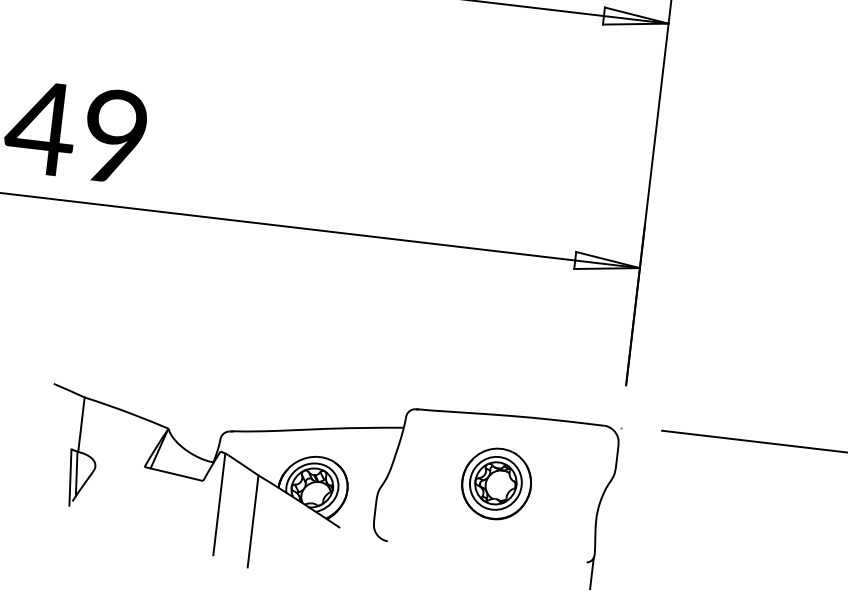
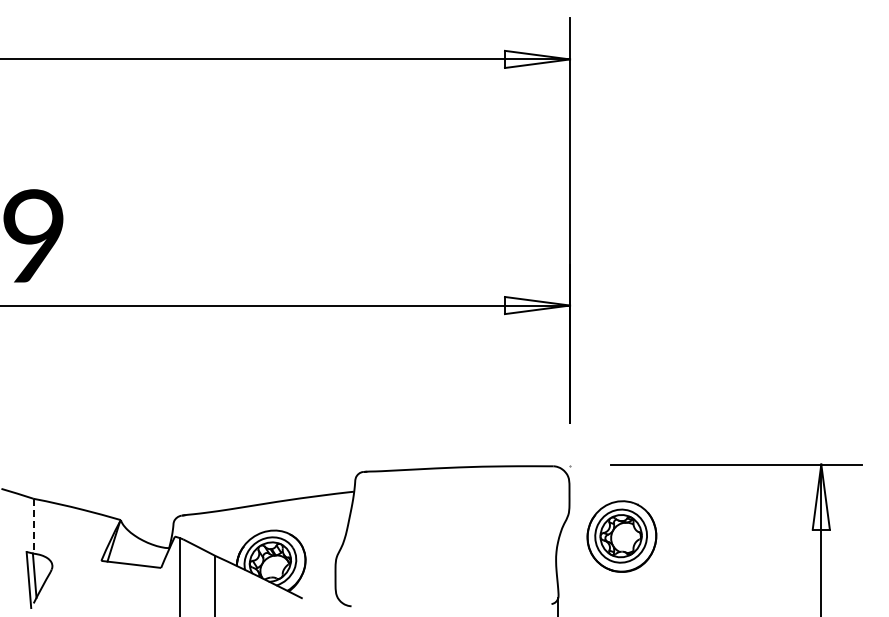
line: (81, 424) -> (33, 526), solid -> dashed
part: (496, 483) -> (621, 536), moved

